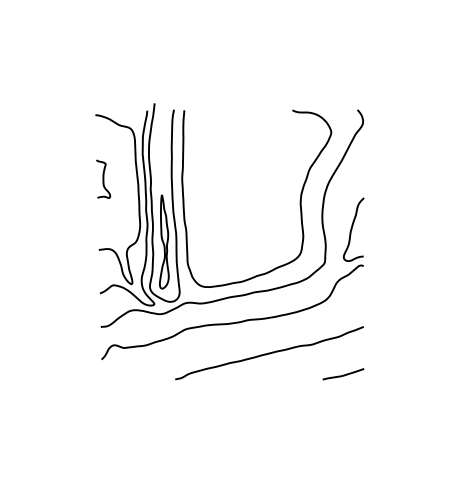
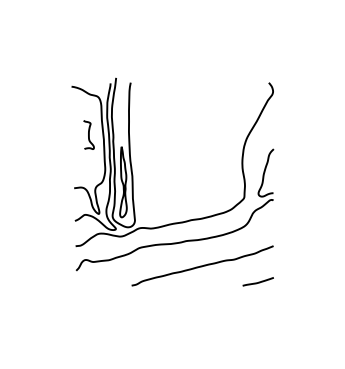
curve: (103, 178) -> (88, 134), moved
curve: (299, 200) -> (225, 151), removed

